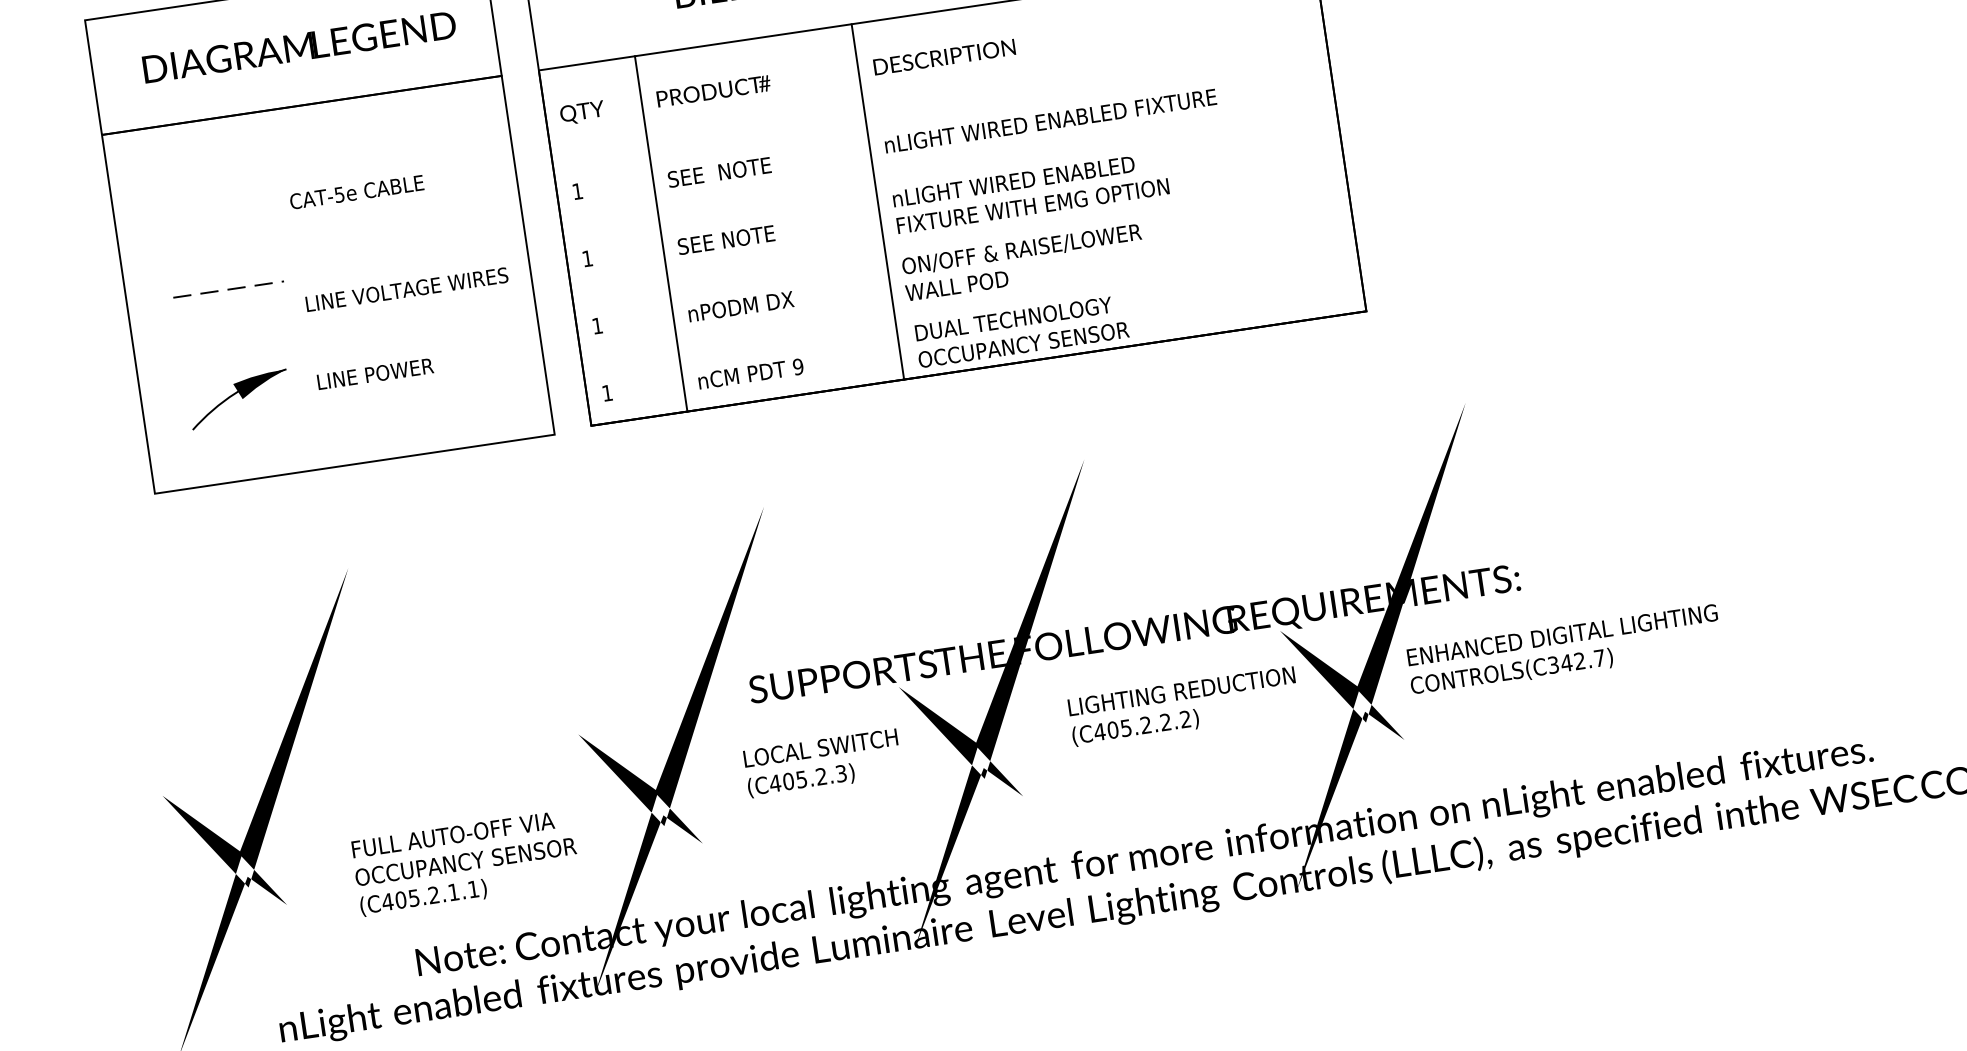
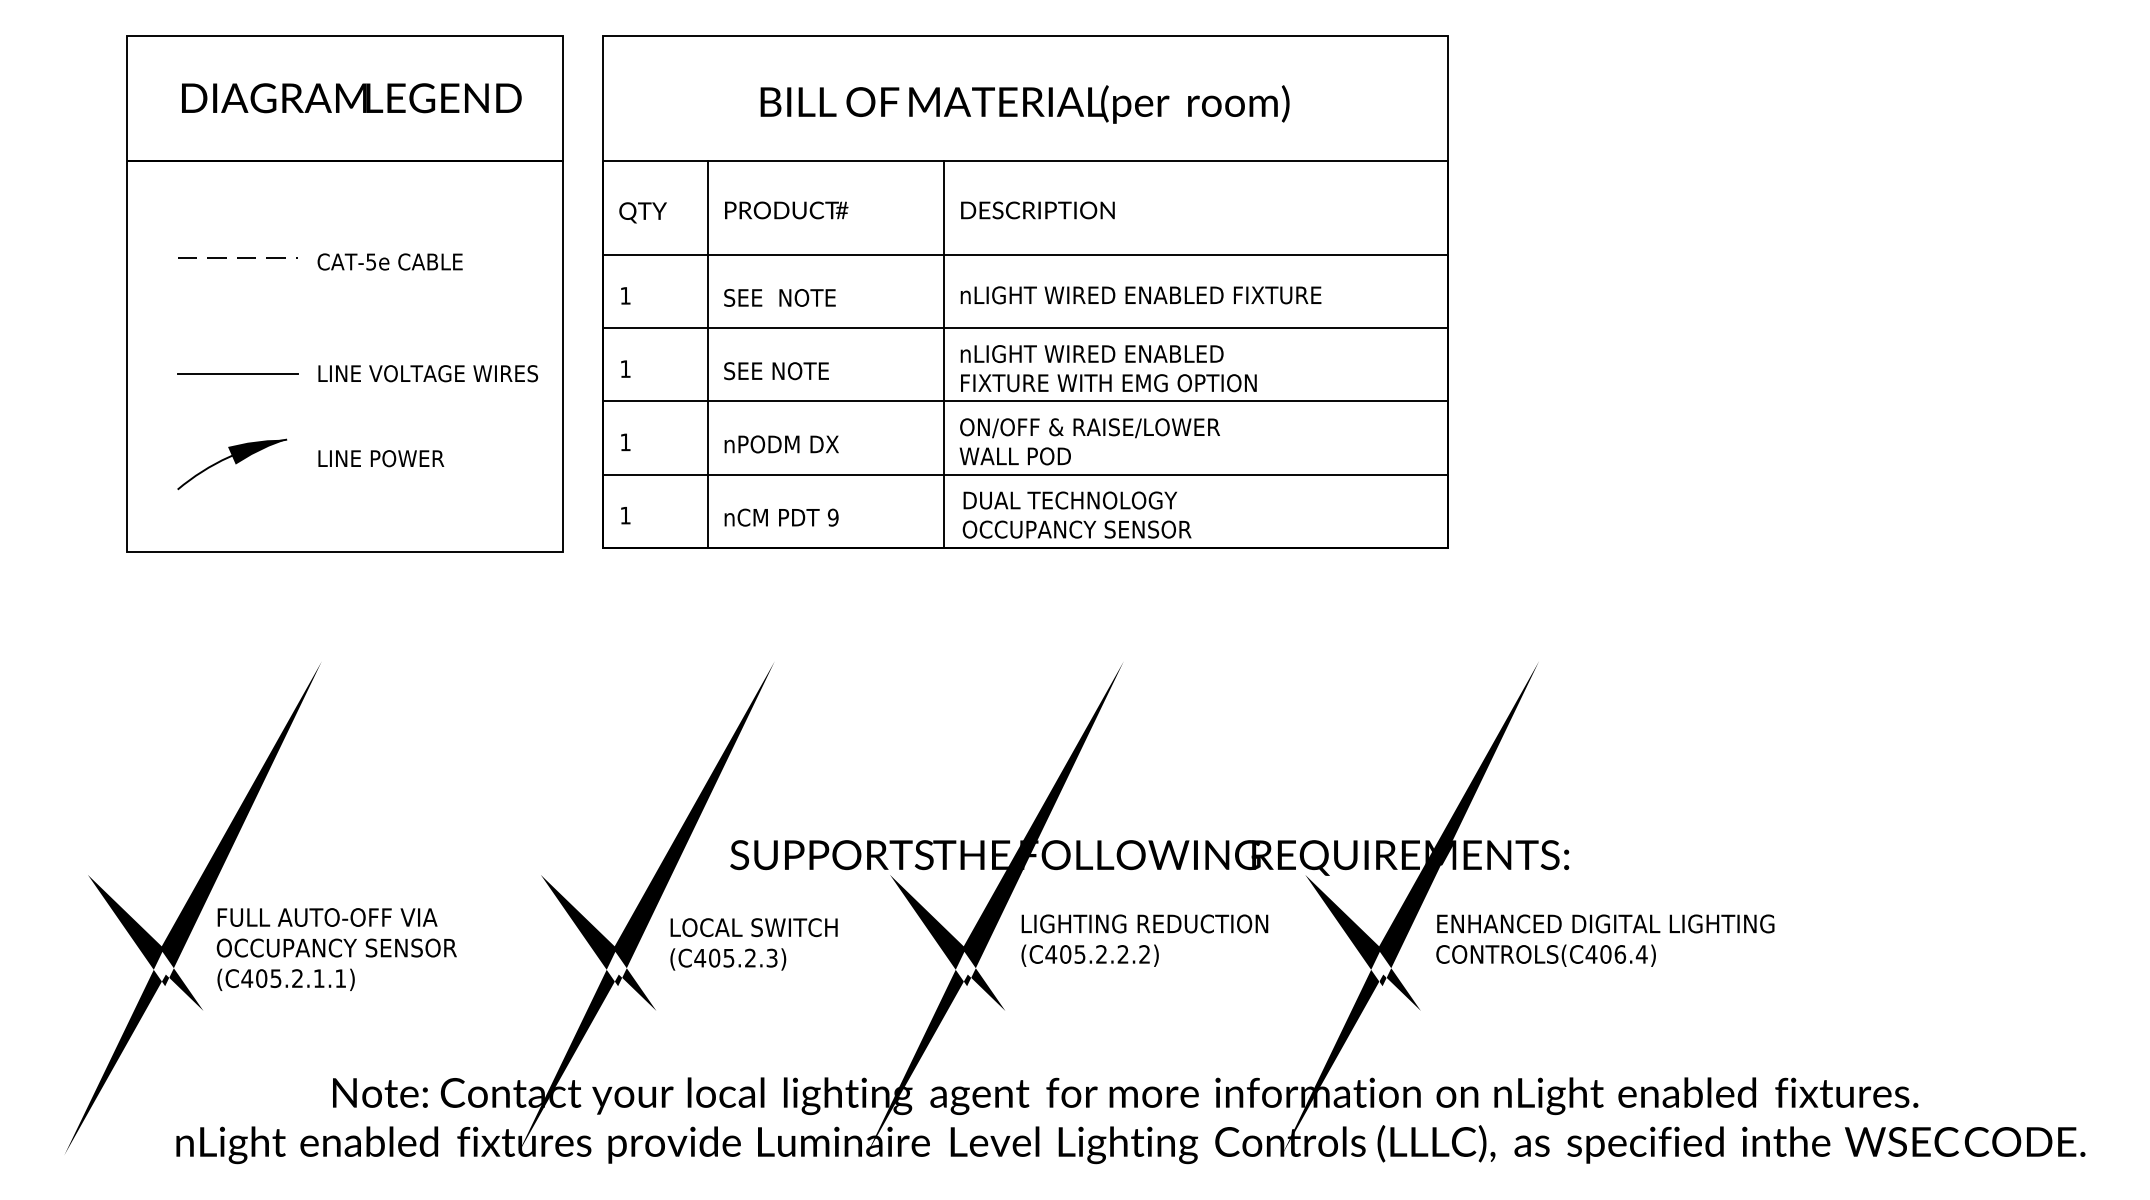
line: (939, 99) -> (1025, 254), added
line: (949, 167) -> (1025, 328), added
line: (959, 234) -> (1025, 401), added
line: (228, 289) -> (237, 257), moved
line: (968, 301) -> (1025, 474), added
line: (231, 315) -> (237, 373), added
text: (1576, 661) -> (1616, 954), (C342.7) -> (C406.4)
text: (1183, 706) -> (1144, 940), moved
text: (822, 763) -> (753, 944), moved
text: (465, 863) -> (336, 949), moved

